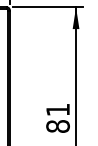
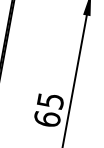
text: (57, 118) -> (48, 110), 81 -> 65

